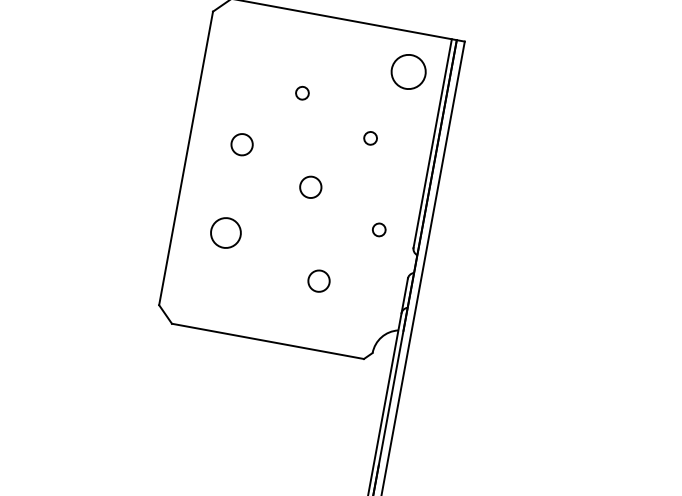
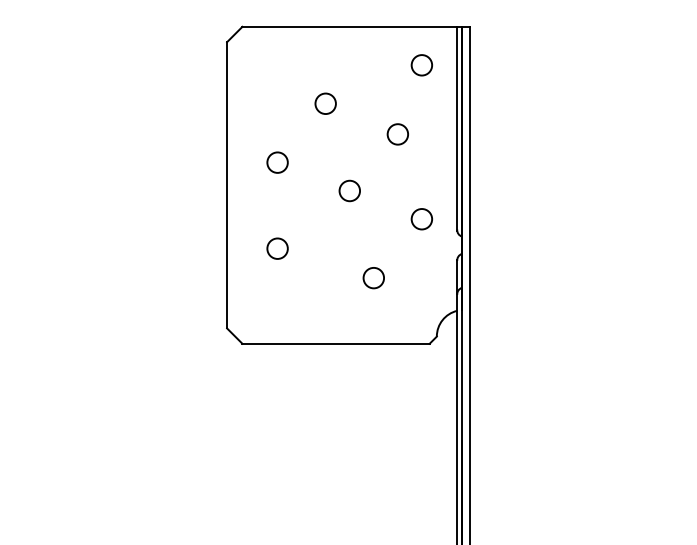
circle: (407, 72) -> (421, 65), size x0.62
circle: (302, 93) -> (325, 103), size x1.67
circle: (370, 138) -> (397, 134), size x1.67
circle: (378, 230) -> (421, 219), size x1.67
circle: (225, 232) -> (277, 248), size x0.71

